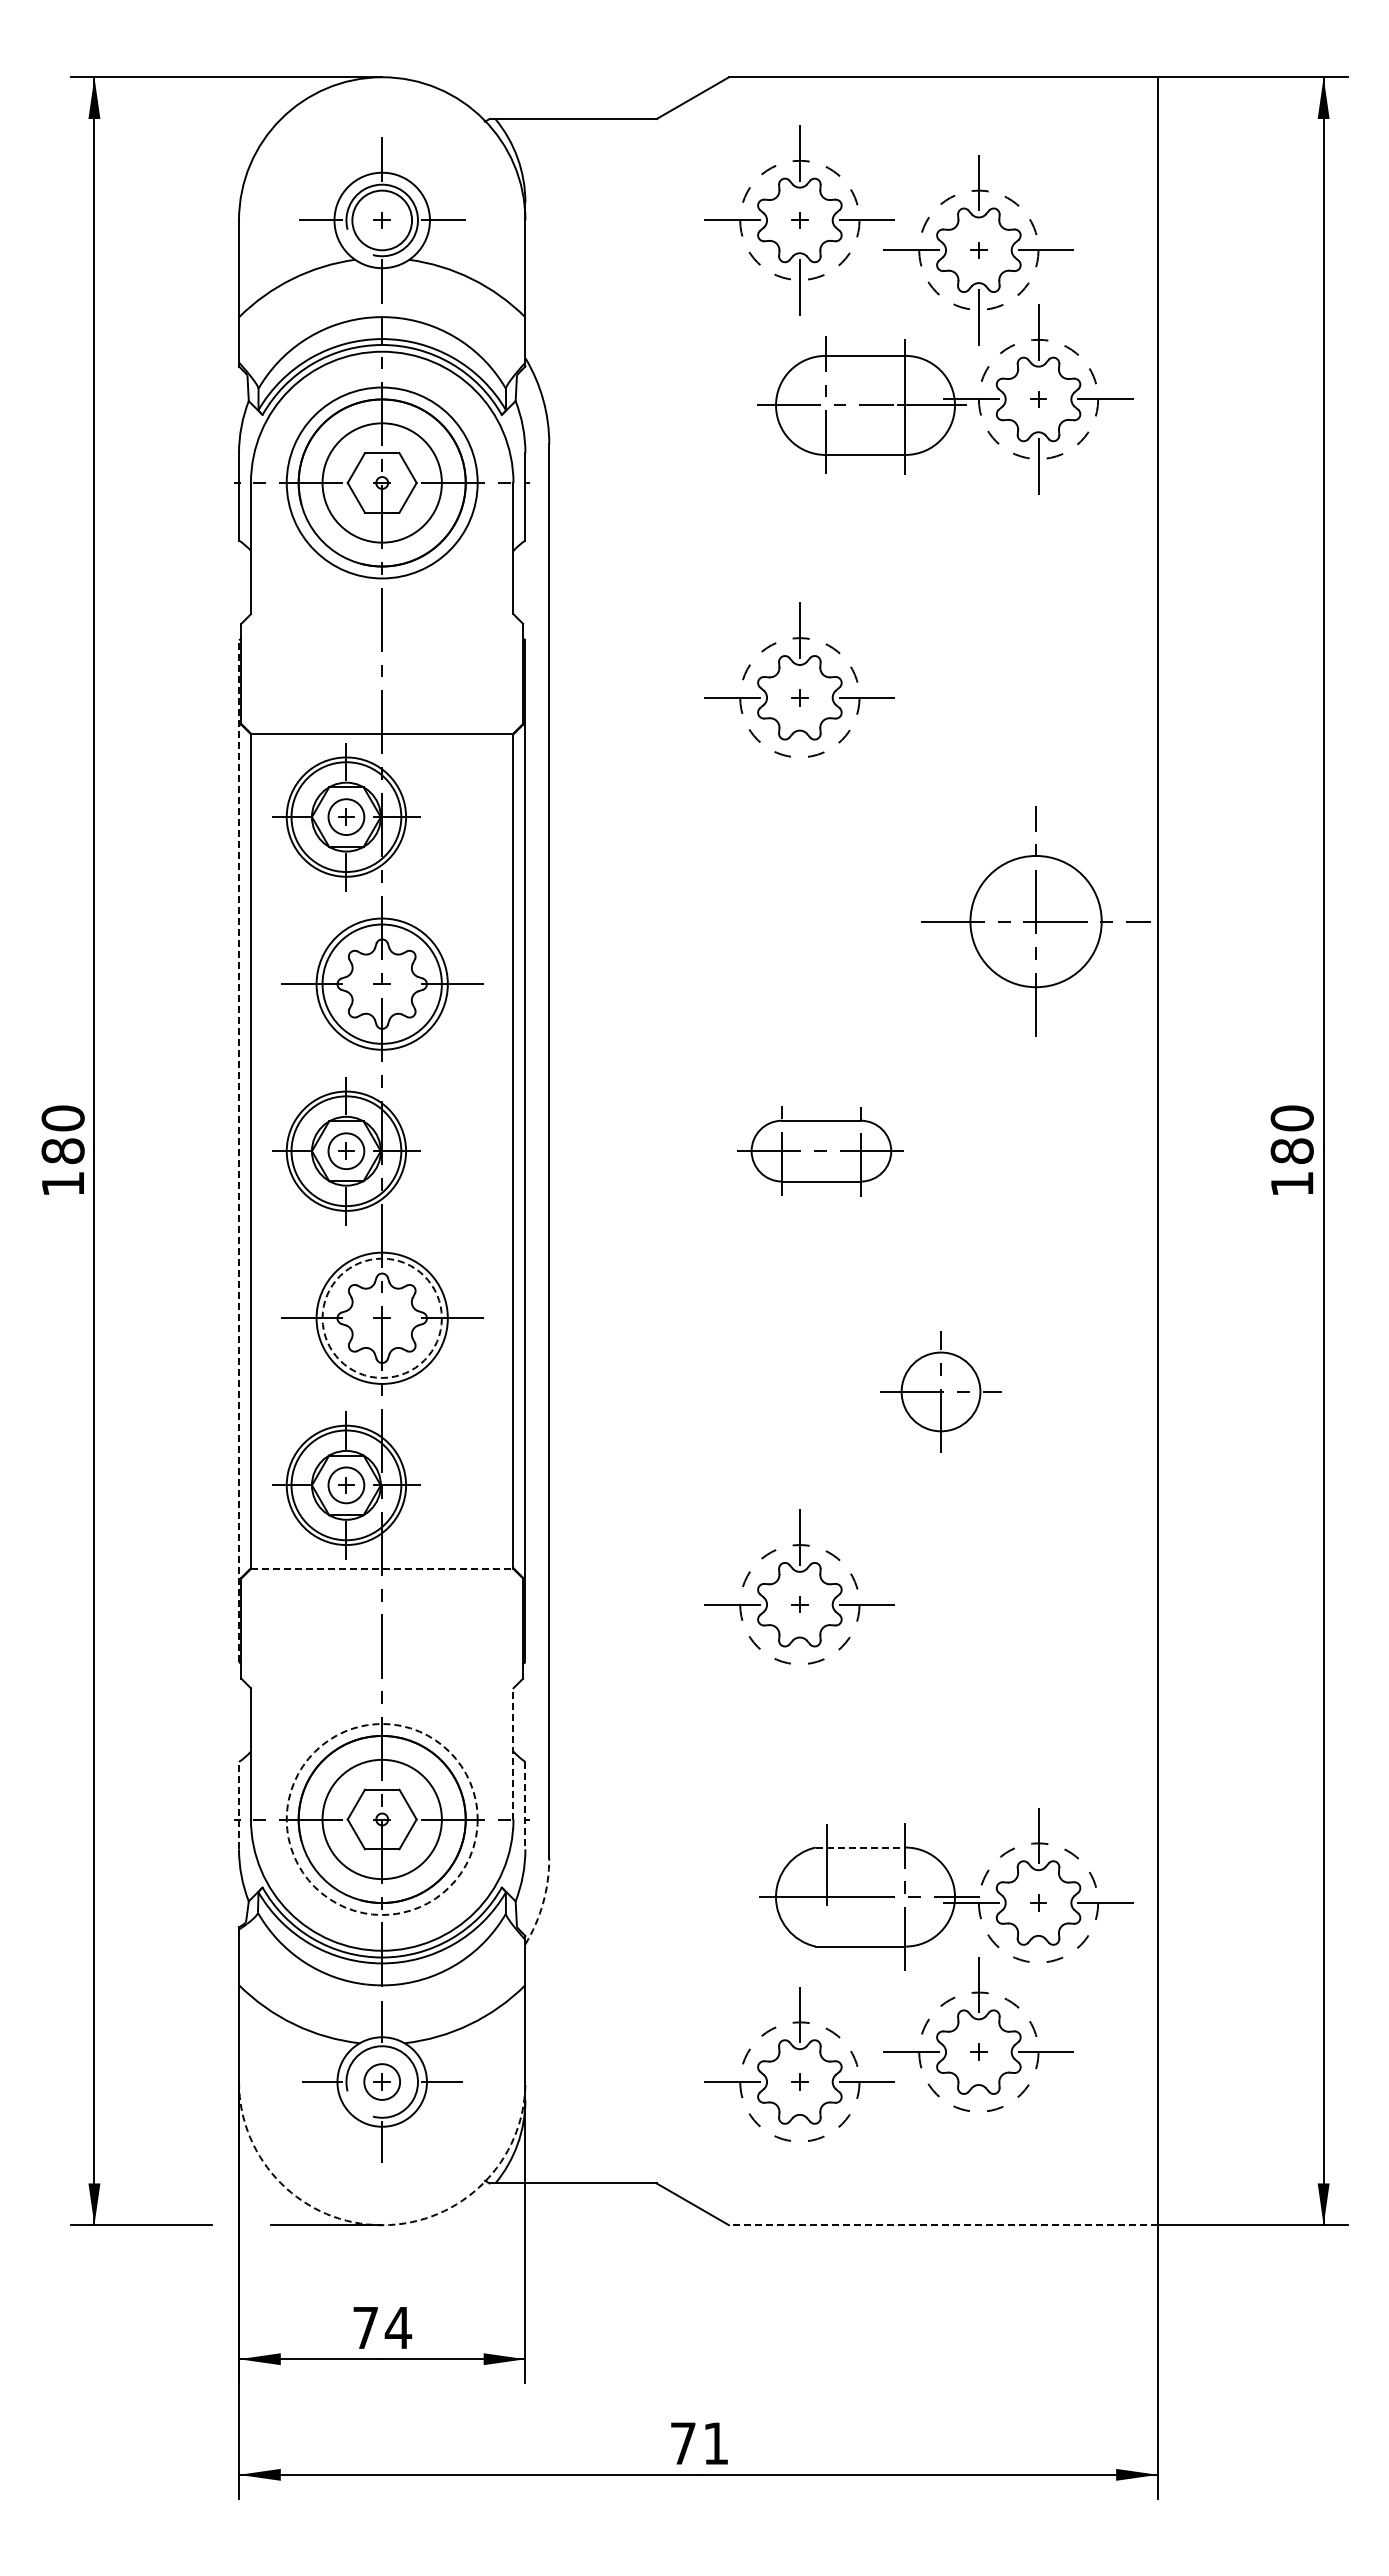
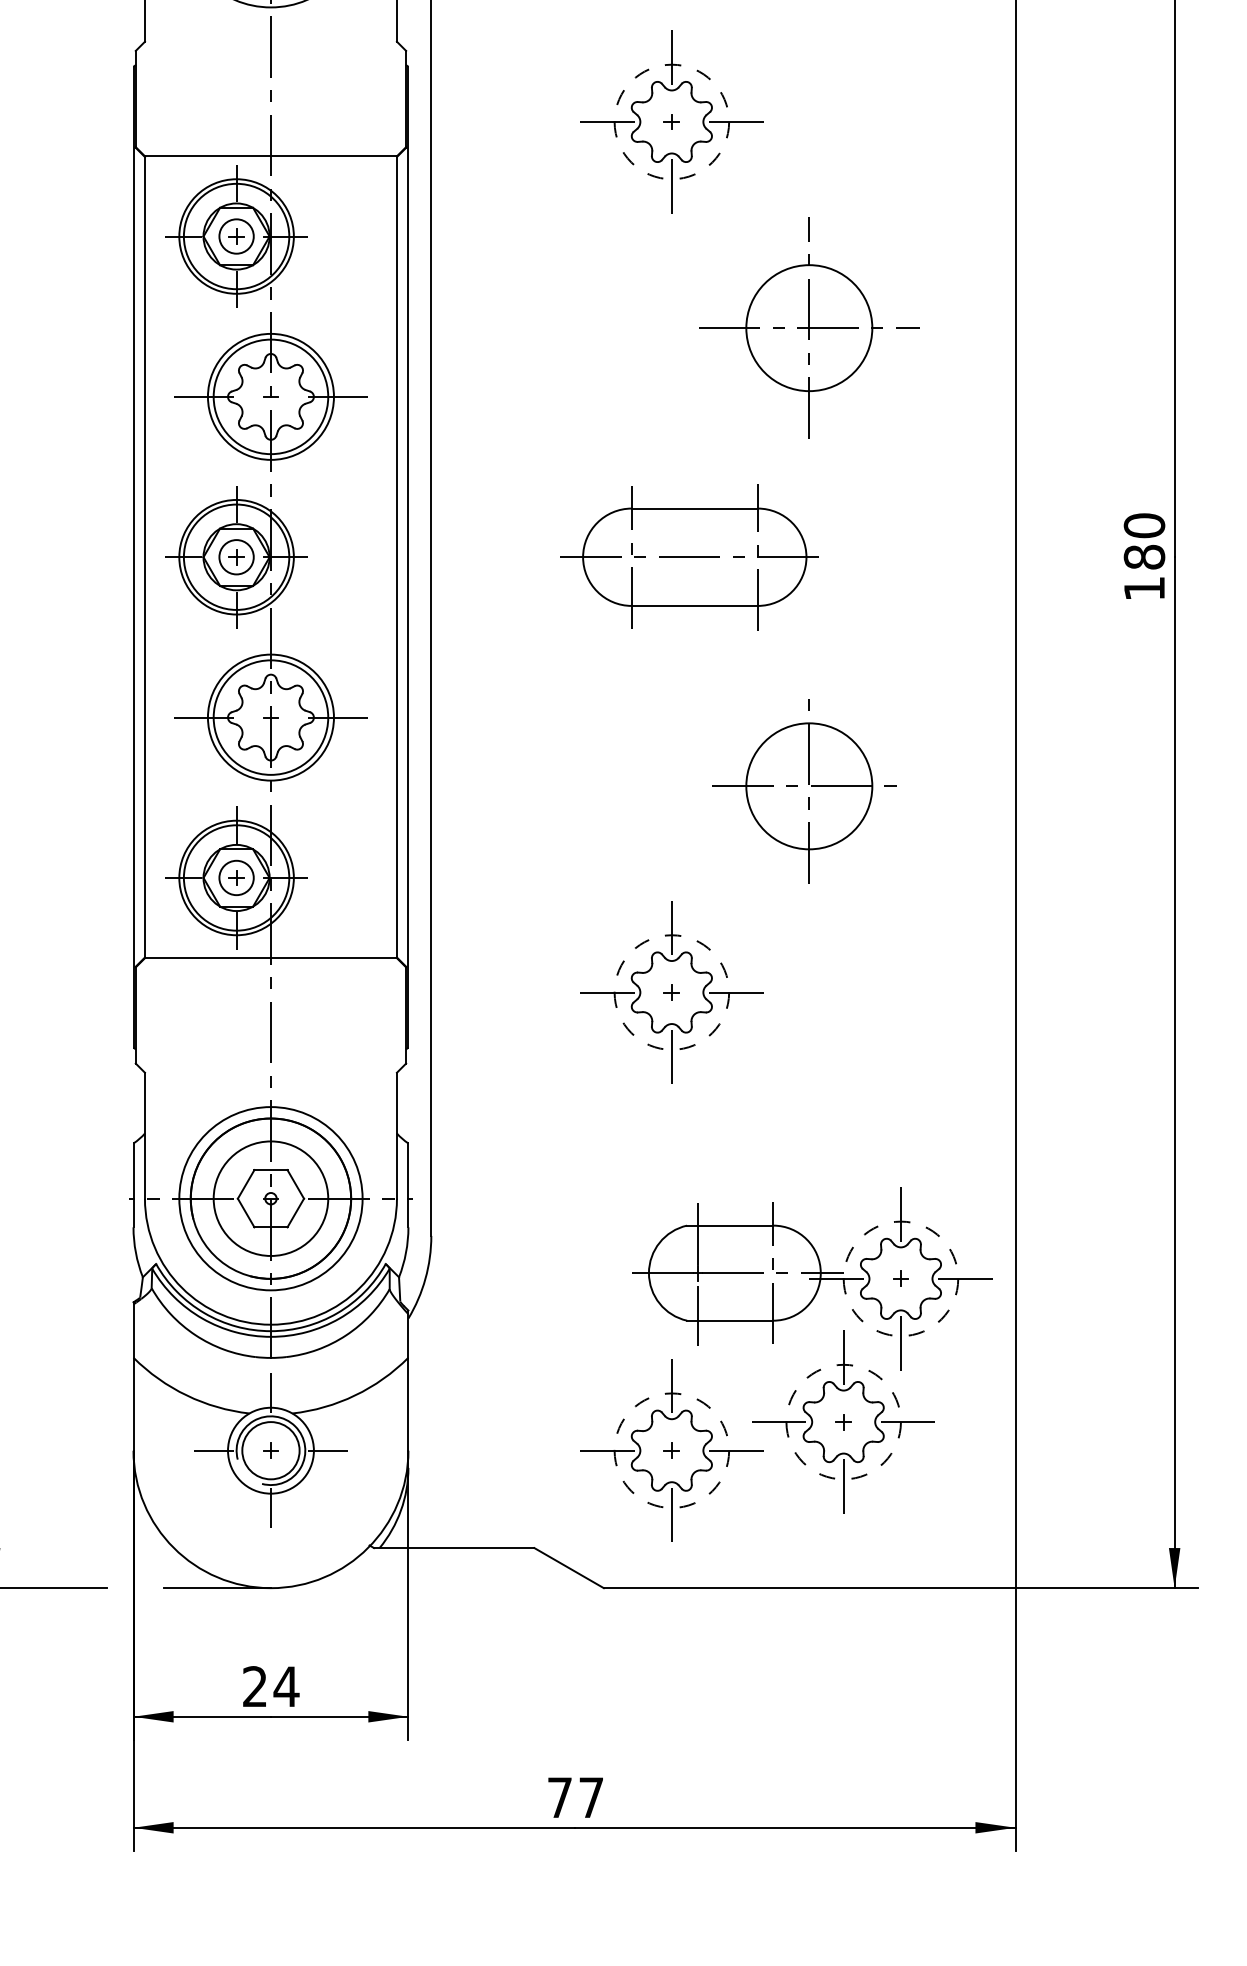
line: (799, 764) -> (671, 186), added
part: (1035, 921) -> (808, 328), moved
line: (239, 1150) -> (133, 556), dashed -> solid
part: (817, 1150) -> (688, 556), size x1.67
circle: (381, 1317) -> (270, 716), dashed -> solid
part: (937, 1394) -> (803, 790), size x1.67
line: (382, 1568) -> (271, 957), dashed -> solid
line: (799, 1671) -> (671, 1056), added
line: (513, 1753) -> (396, 1135), dashed -> solid
line: (239, 1805) -> (133, 1185), dashed -> solid
line: (525, 1805) -> (408, 1185), dashed -> solid
circle: (381, 1819) -> (270, 1198), dashed -> solid
line: (860, 1847) -> (730, 1225), dashed -> solid
arc: (543, 1902) -> (425, 1278), dashed -> solid
line: (826, 1941) -> (697, 1315), added
line: (1038, 1969) -> (900, 1342), added
circle: (382, 2081) -> (271, 1450), size x1.67
line: (978, 2119) -> (843, 1486), added
line: (799, 2148) -> (671, 1514), added
arc: (382, 2225) -> (271, 1588), dashed -> solid
line: (942, 2225) -> (808, 1588), dashed -> solid
text: (365, 2327) -> (254, 1686), 74 -> 24
text: (716, 2443) -> (591, 1797), 71 -> 77

